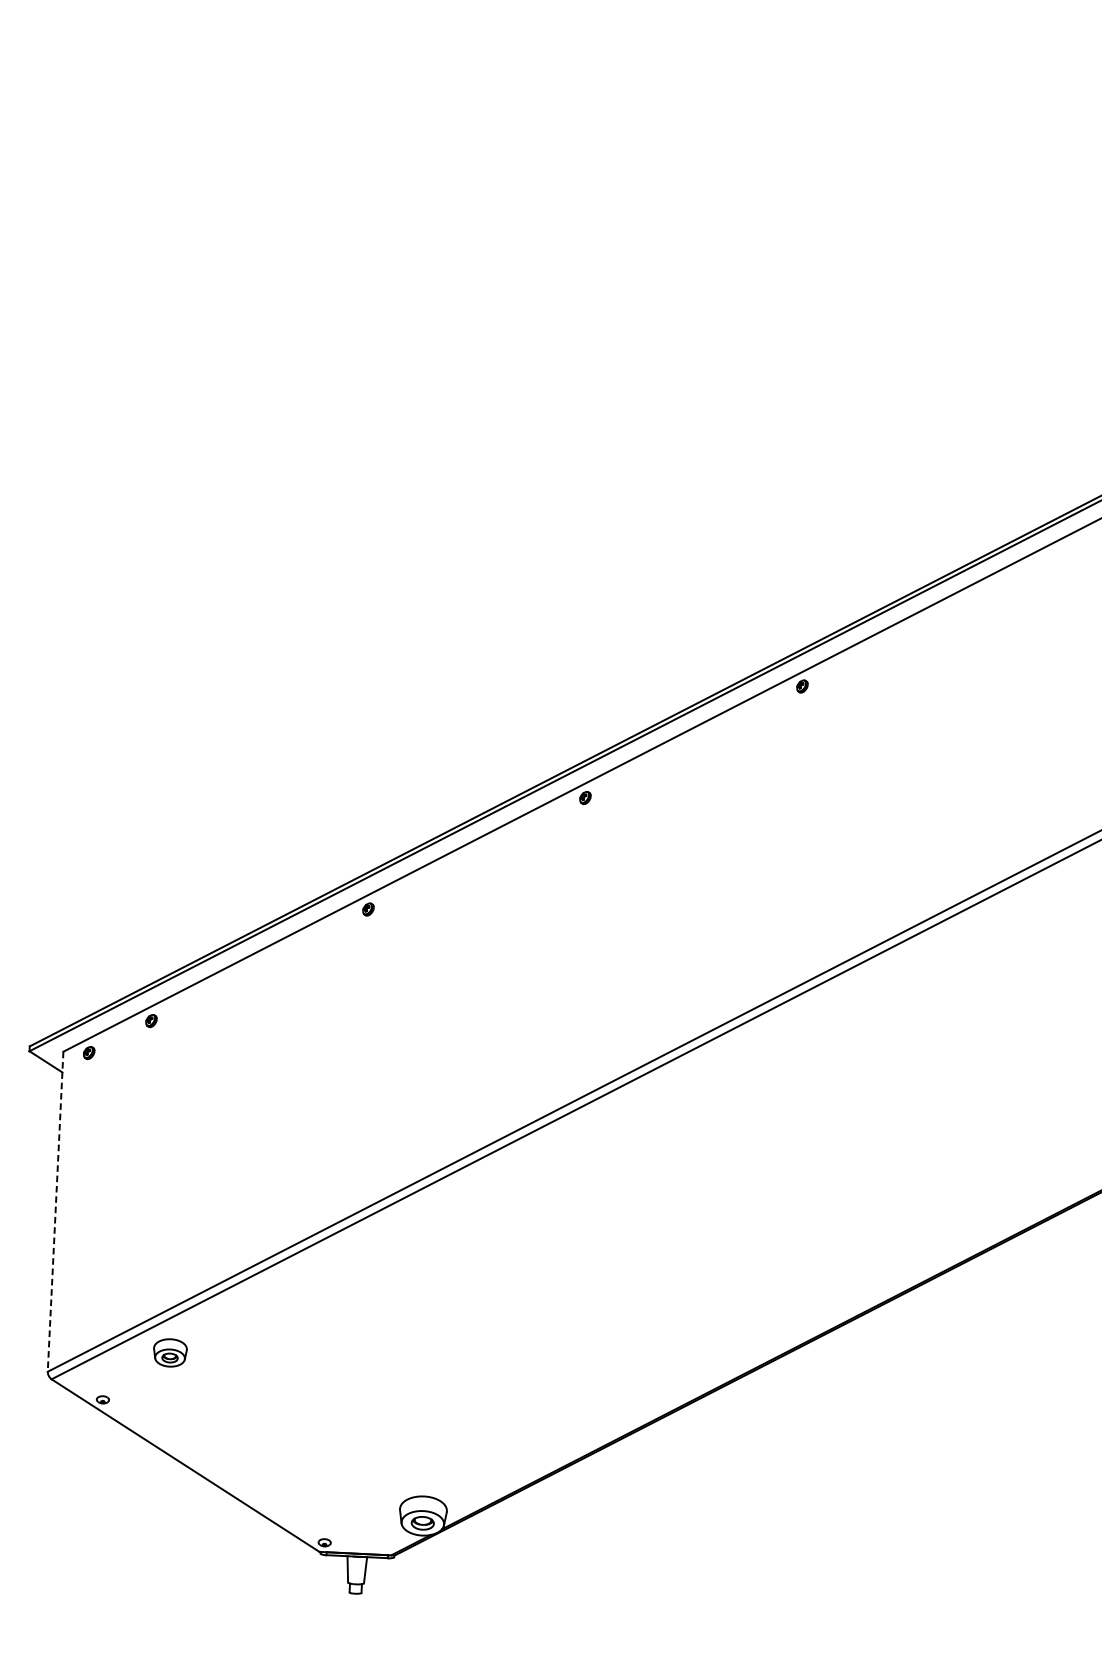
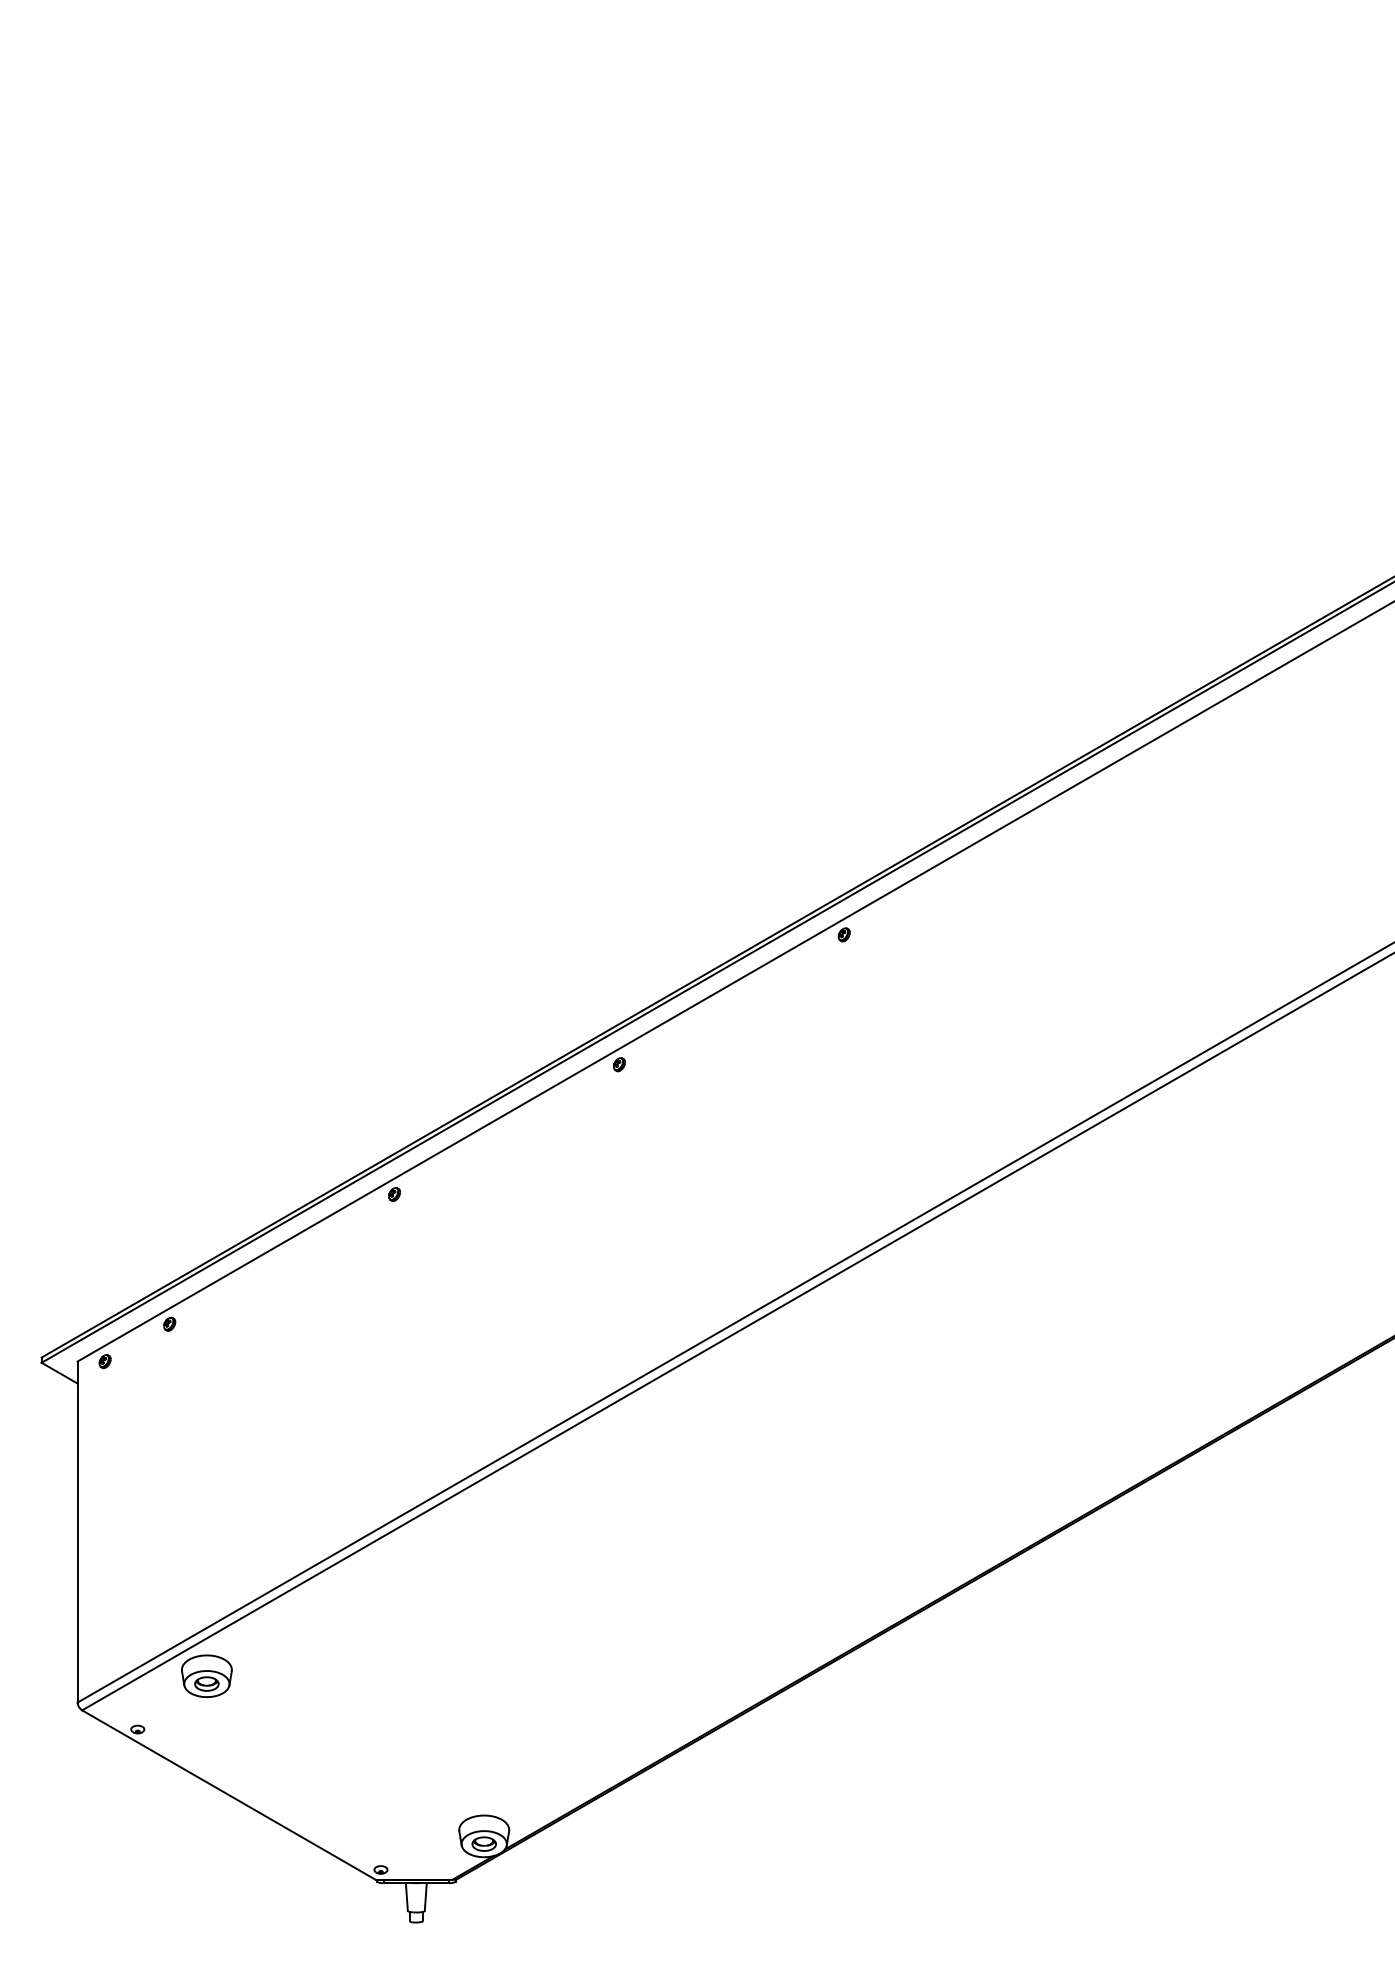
line: (55, 1212) -> (77, 1532), dashed -> solid
part: (169, 1352) -> (206, 1675), size x1.43

